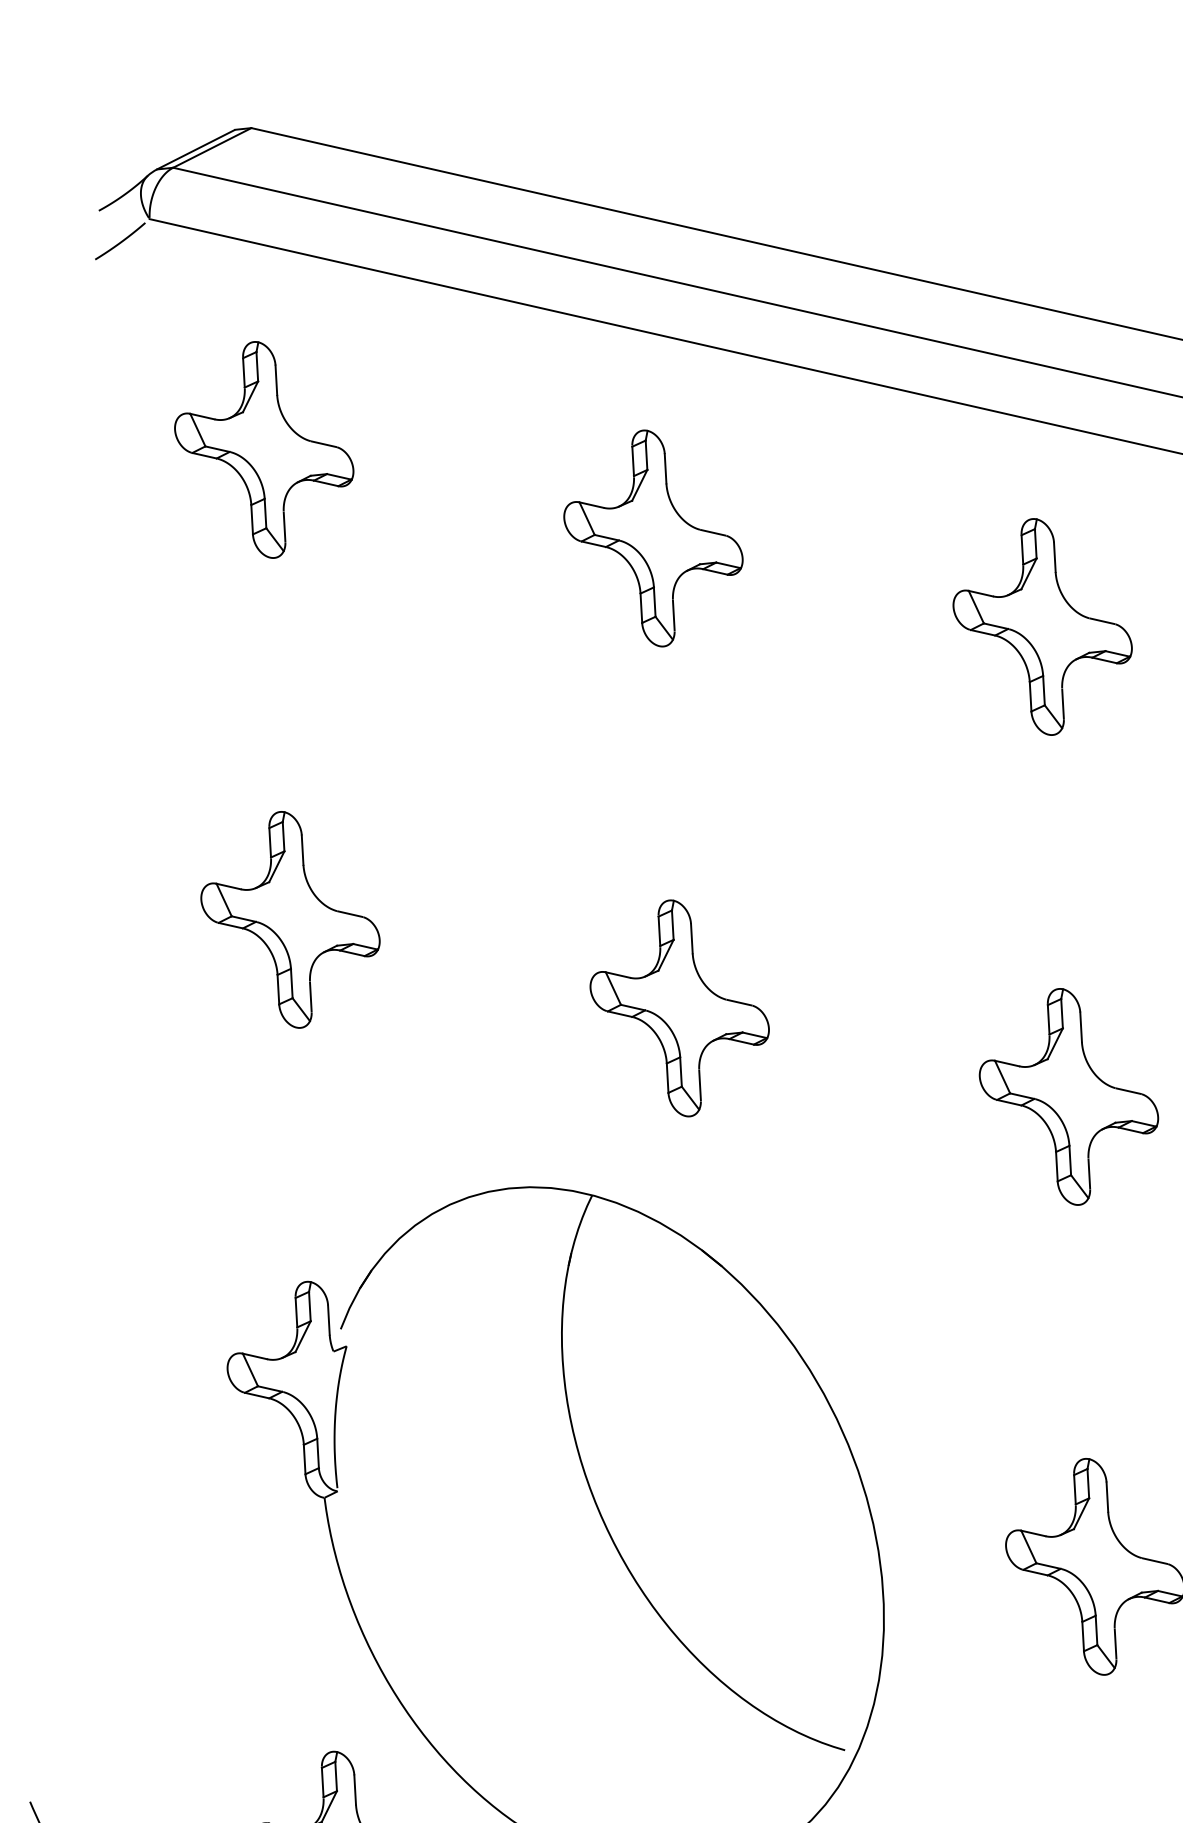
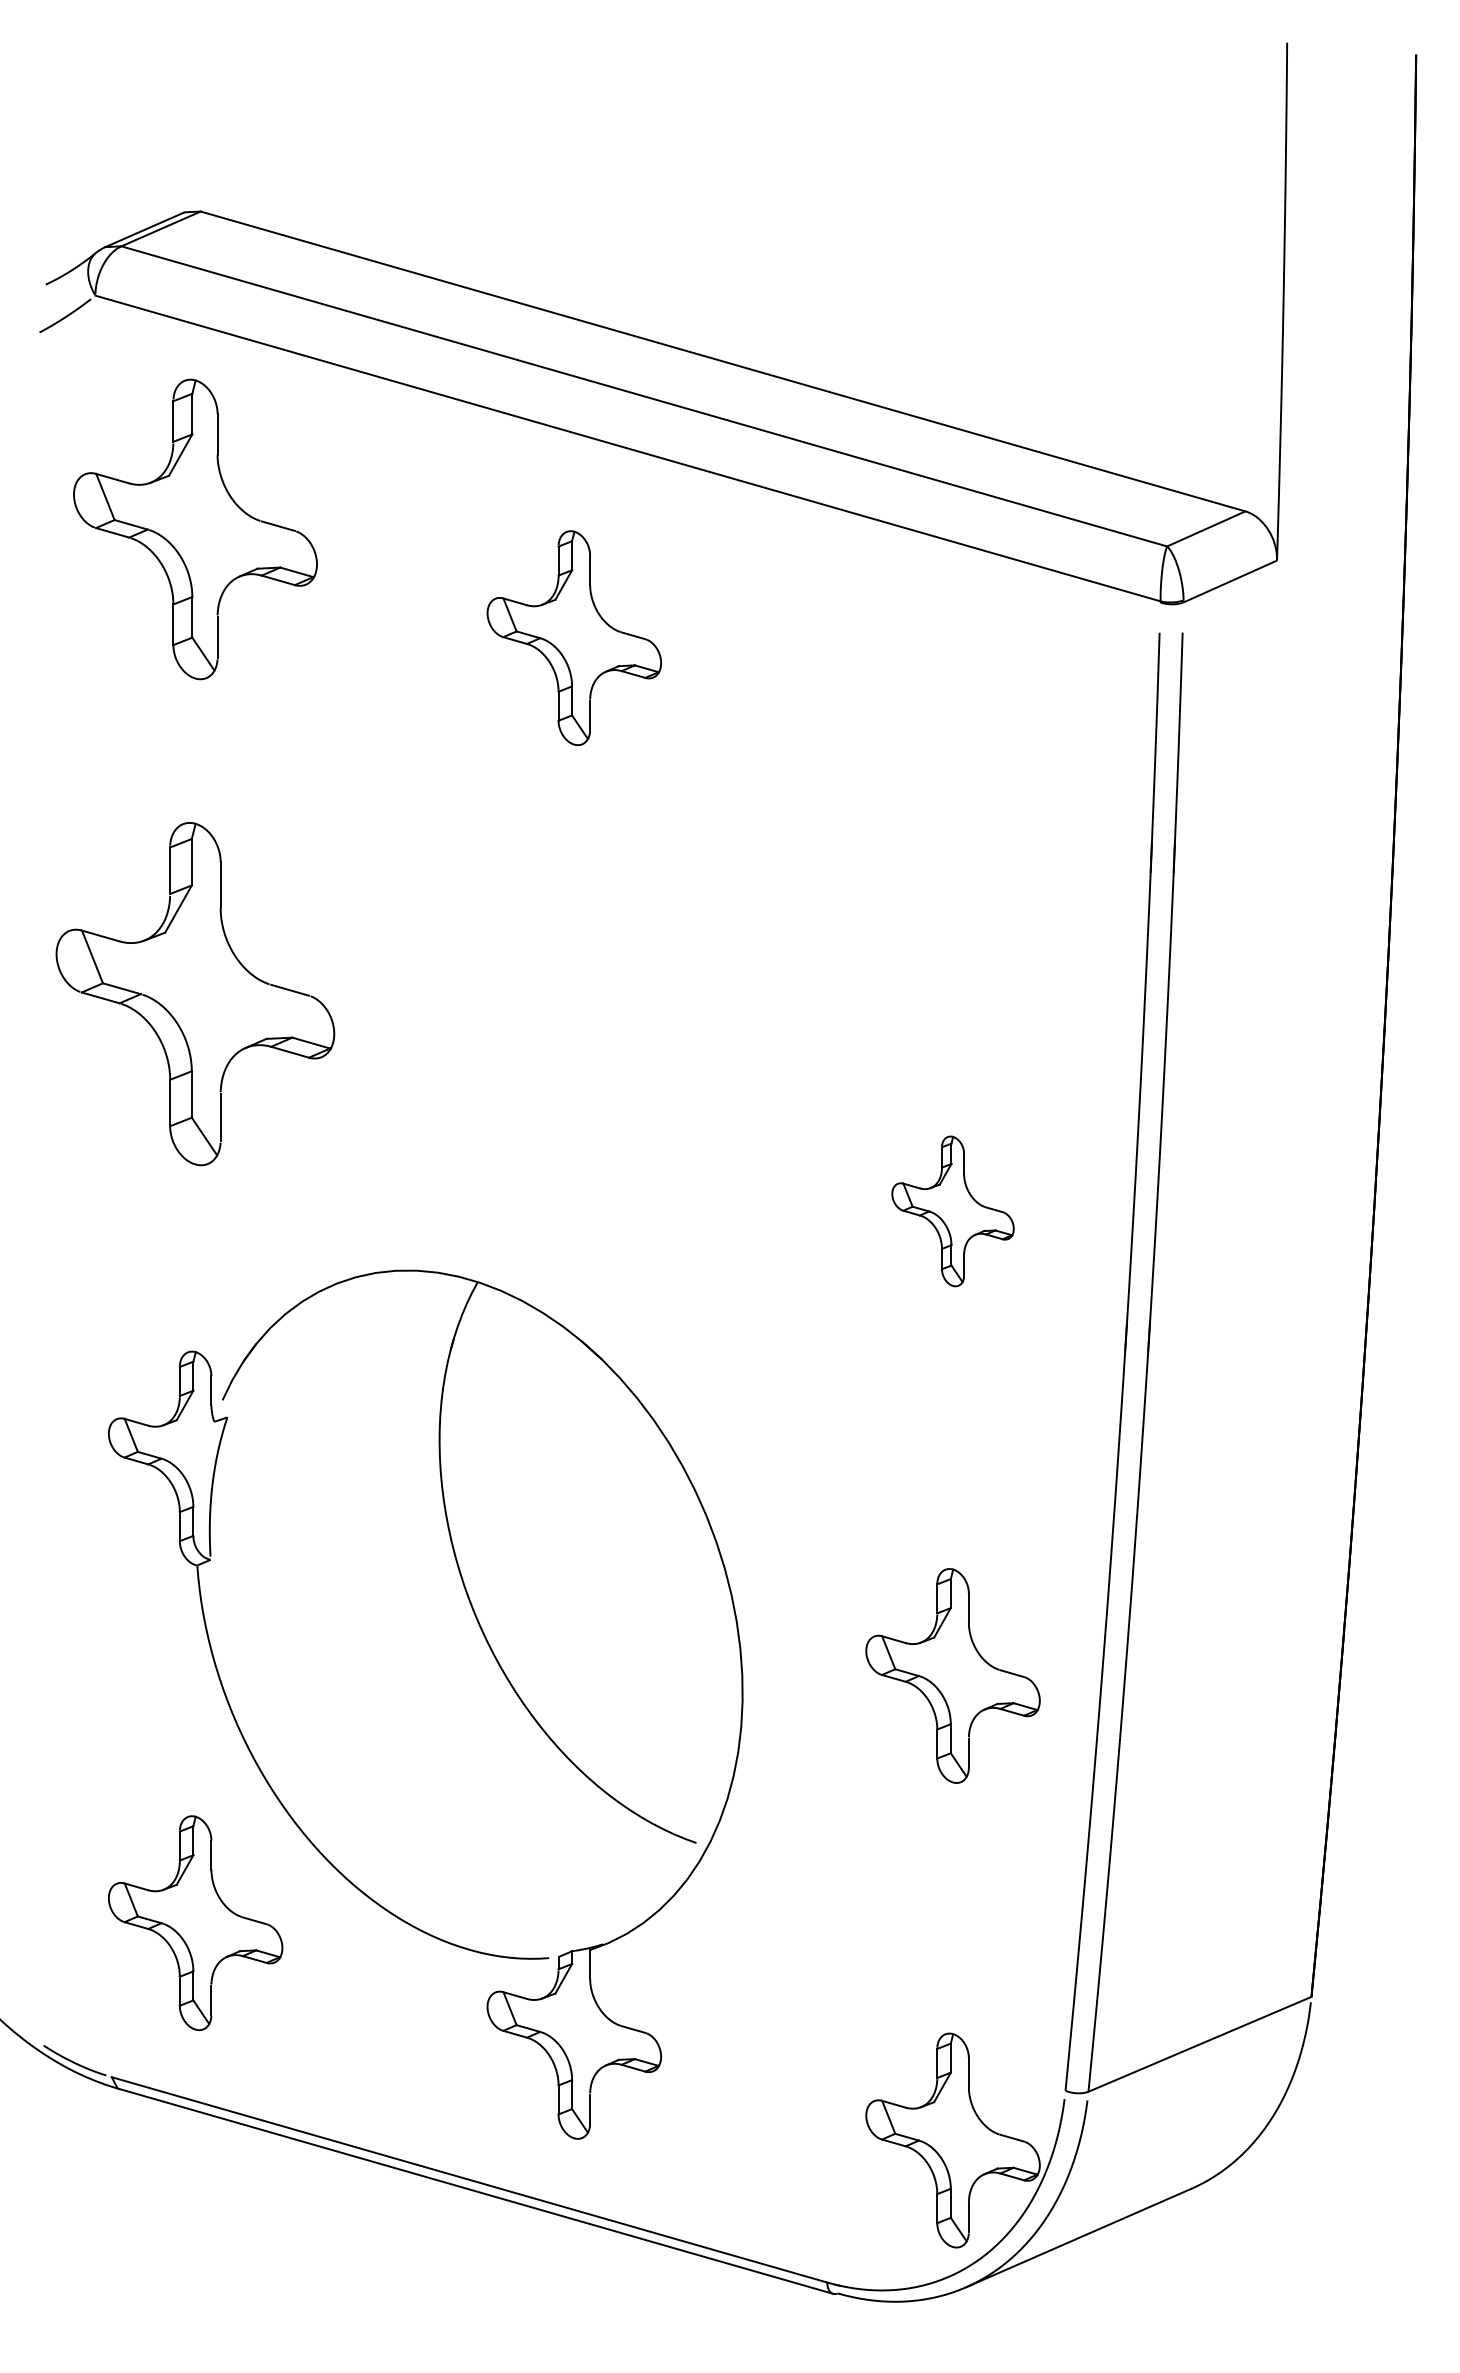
part: (264, 450) -> (195, 529), size x1.4
part: (1042, 626) -> (952, 746), removed
part: (290, 919) -> (195, 993), size x1.6
part: (679, 1008) -> (574, 1102), removed
part: (1068, 1097) -> (952, 1211), size x0.7

